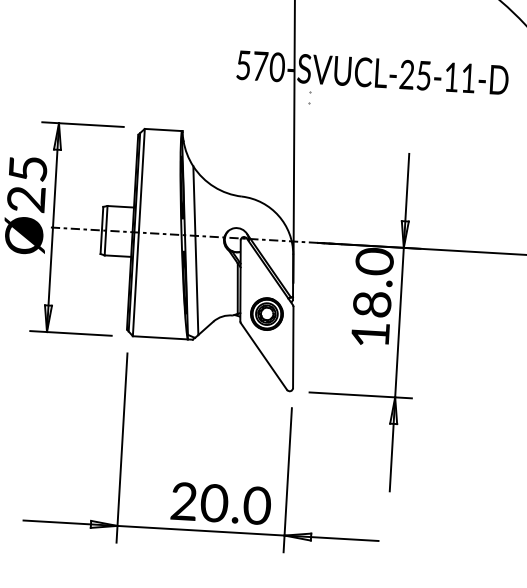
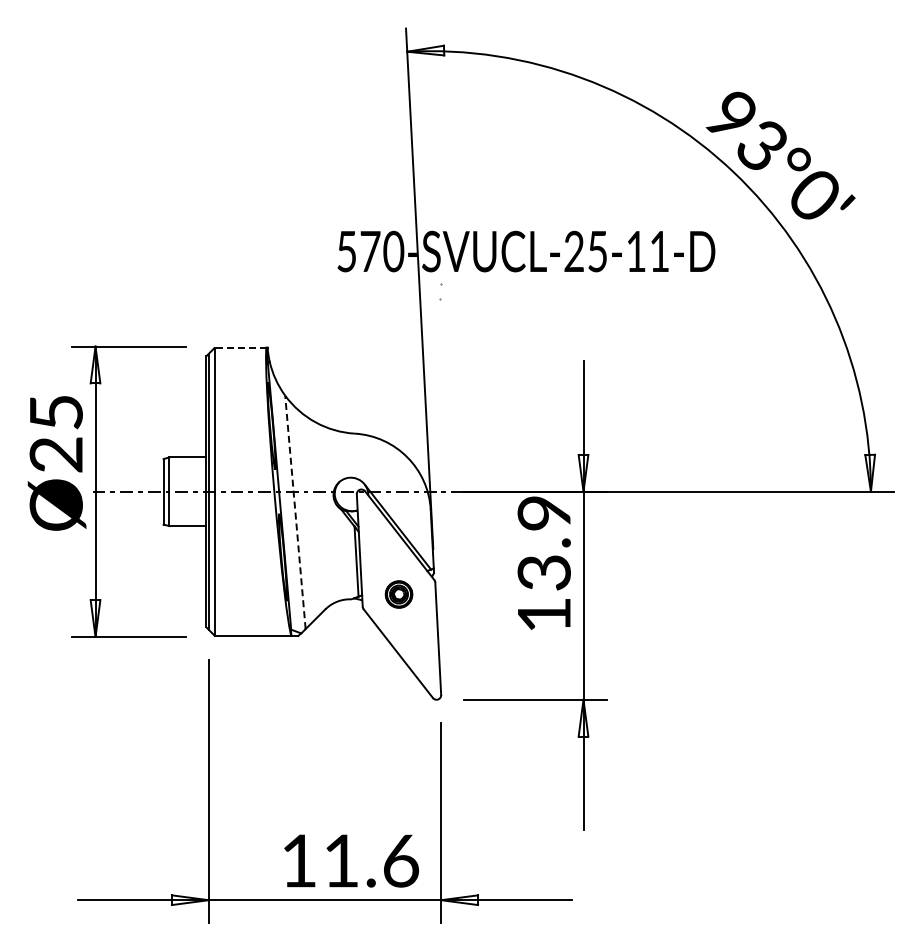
line: (163, 129) -> (240, 347), solid -> dashed
line: (195, 250) -> (295, 511), solid -> dashed
text: (372, 282) -> (543, 542), 18.0 -> 13.9
part: (266, 314) -> (398, 594), size x0.6
text: (221, 503) -> (350, 860), 20.0 -> 11.6

